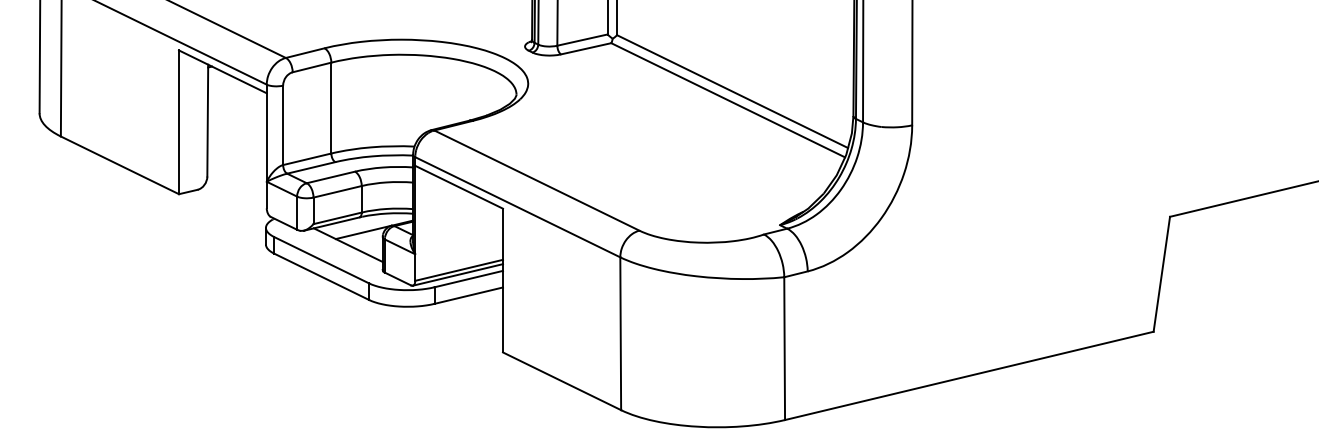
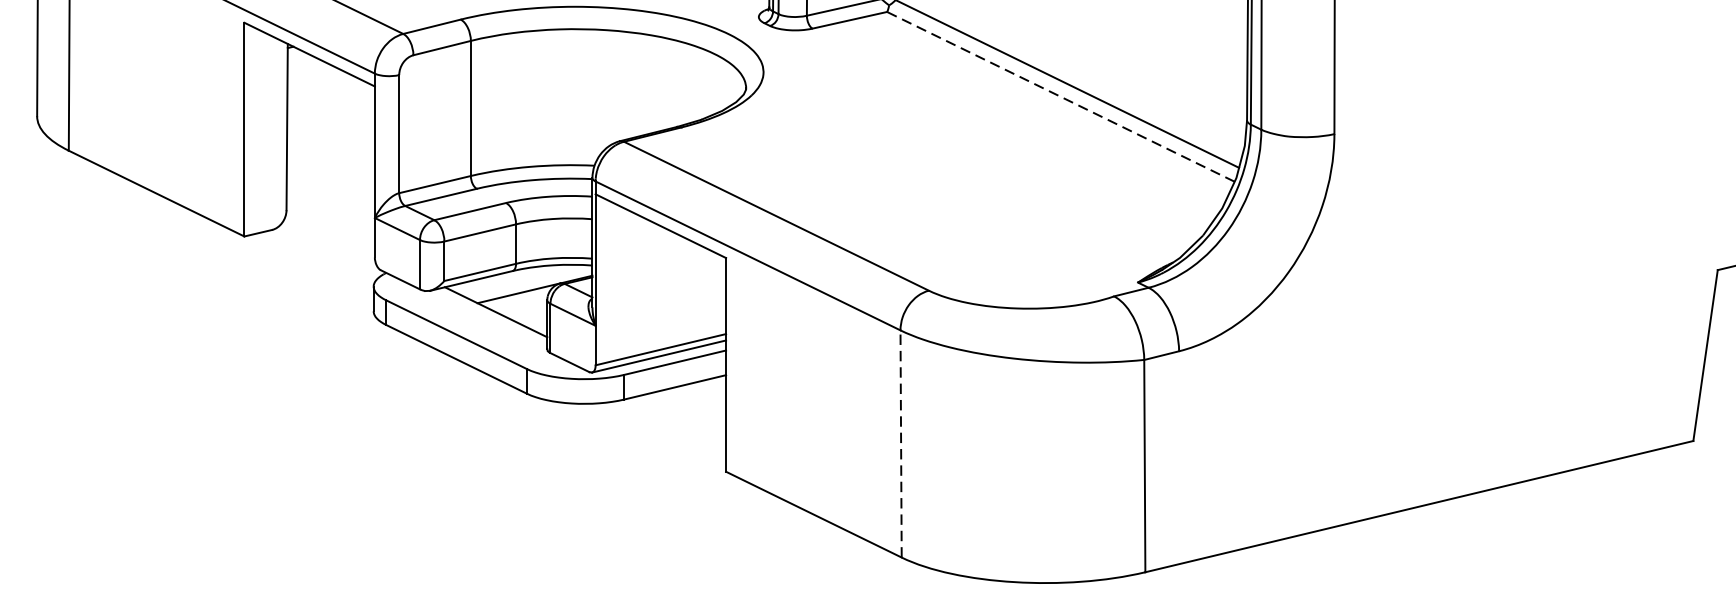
line: (727, 100) -> (1059, 97), solid -> dashed
line: (620, 333) -> (900, 443), solid -> dashed

